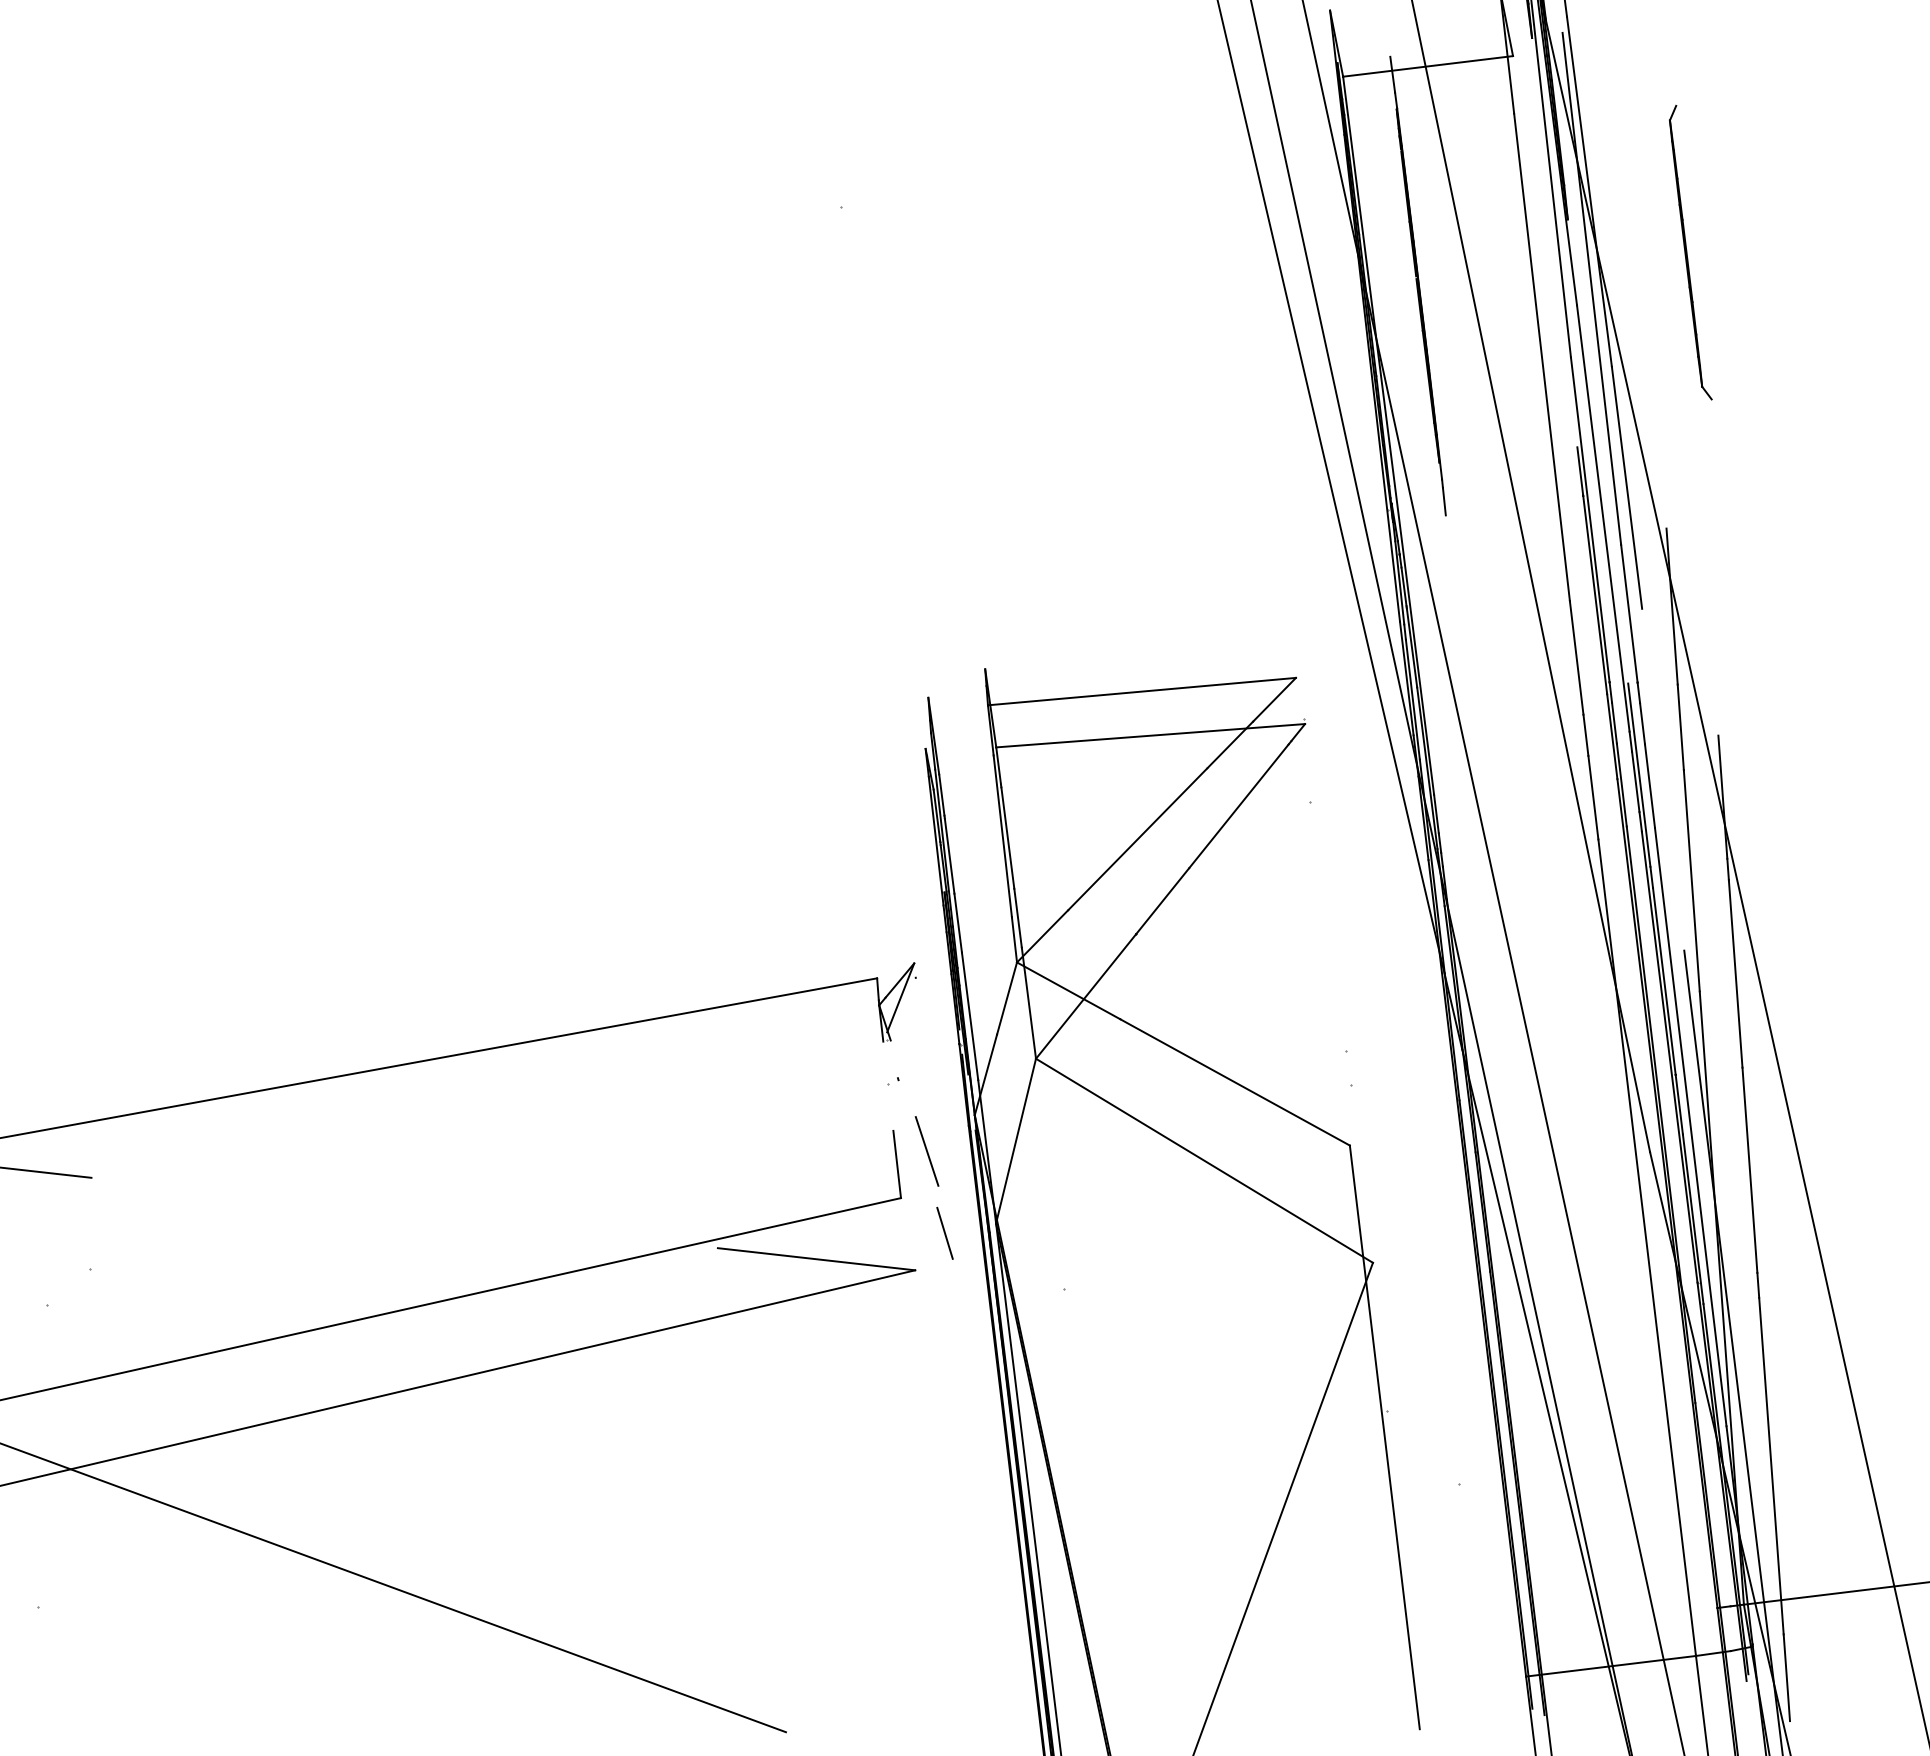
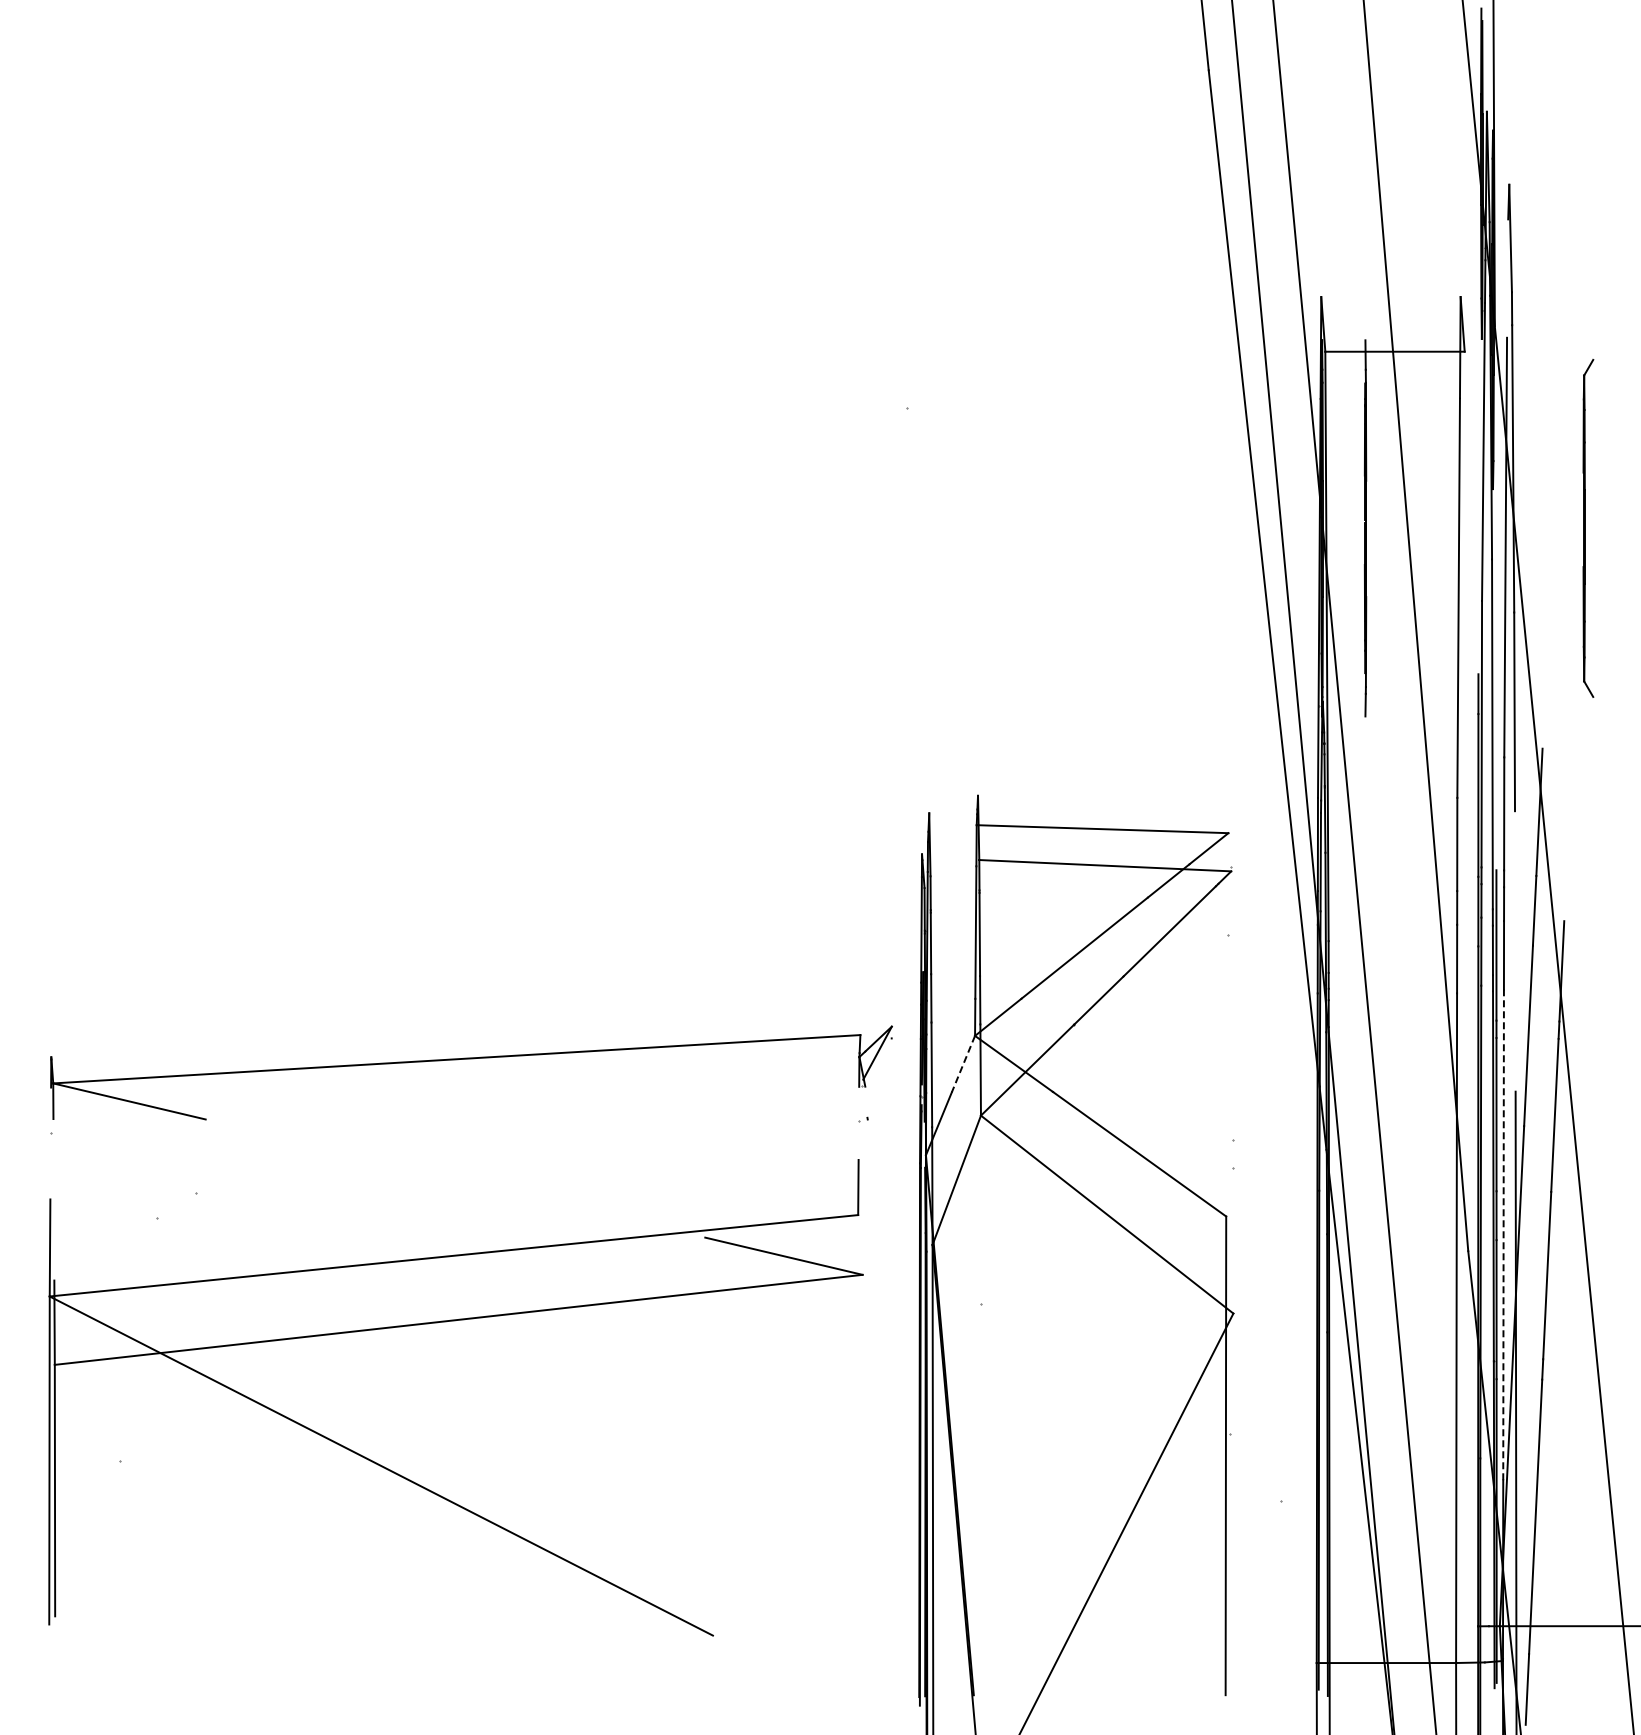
part: (1688, 252) -> (1587, 527), size x1.4
line: (1007, 999) -> (963, 1064), solid -> dashed
line: (1690, 1126) -> (1503, 1234), solid -> dashed
line: (926, 1151) -> (883, 1179), removed
line: (945, 1232) -> (890, 1247), removed

